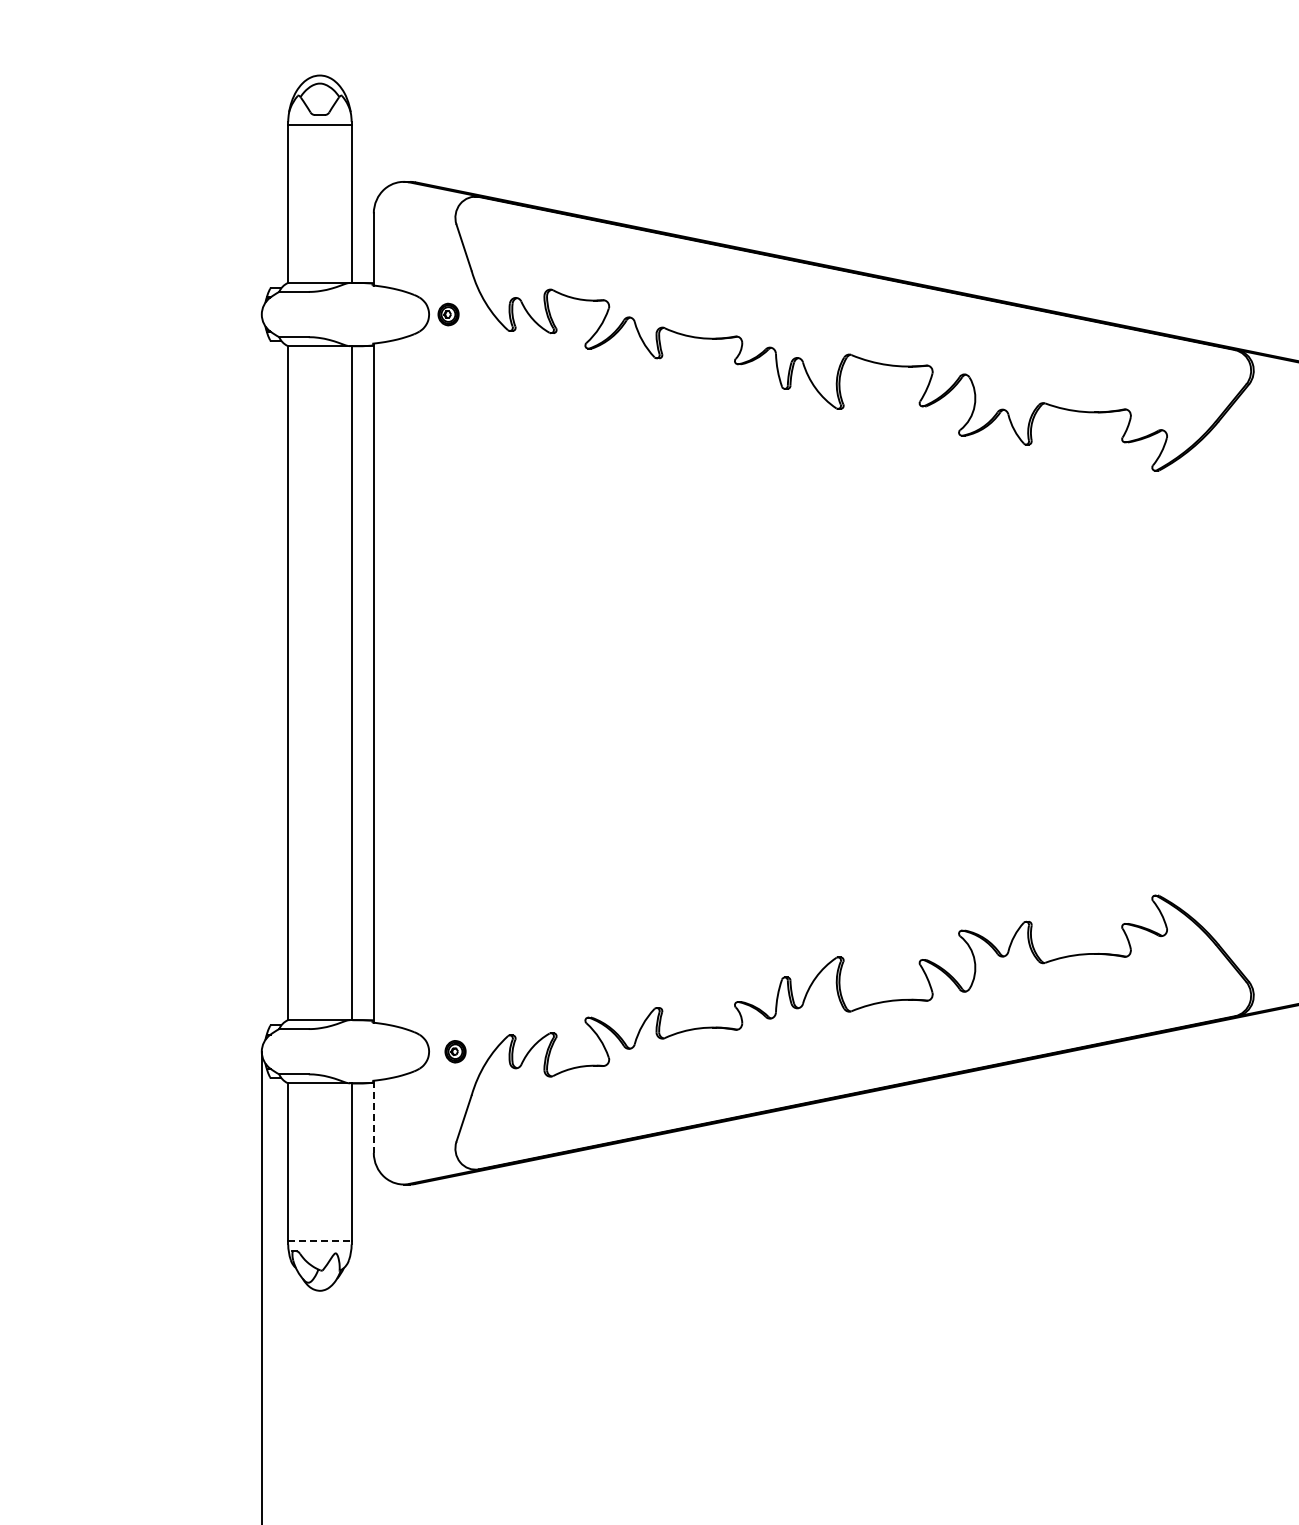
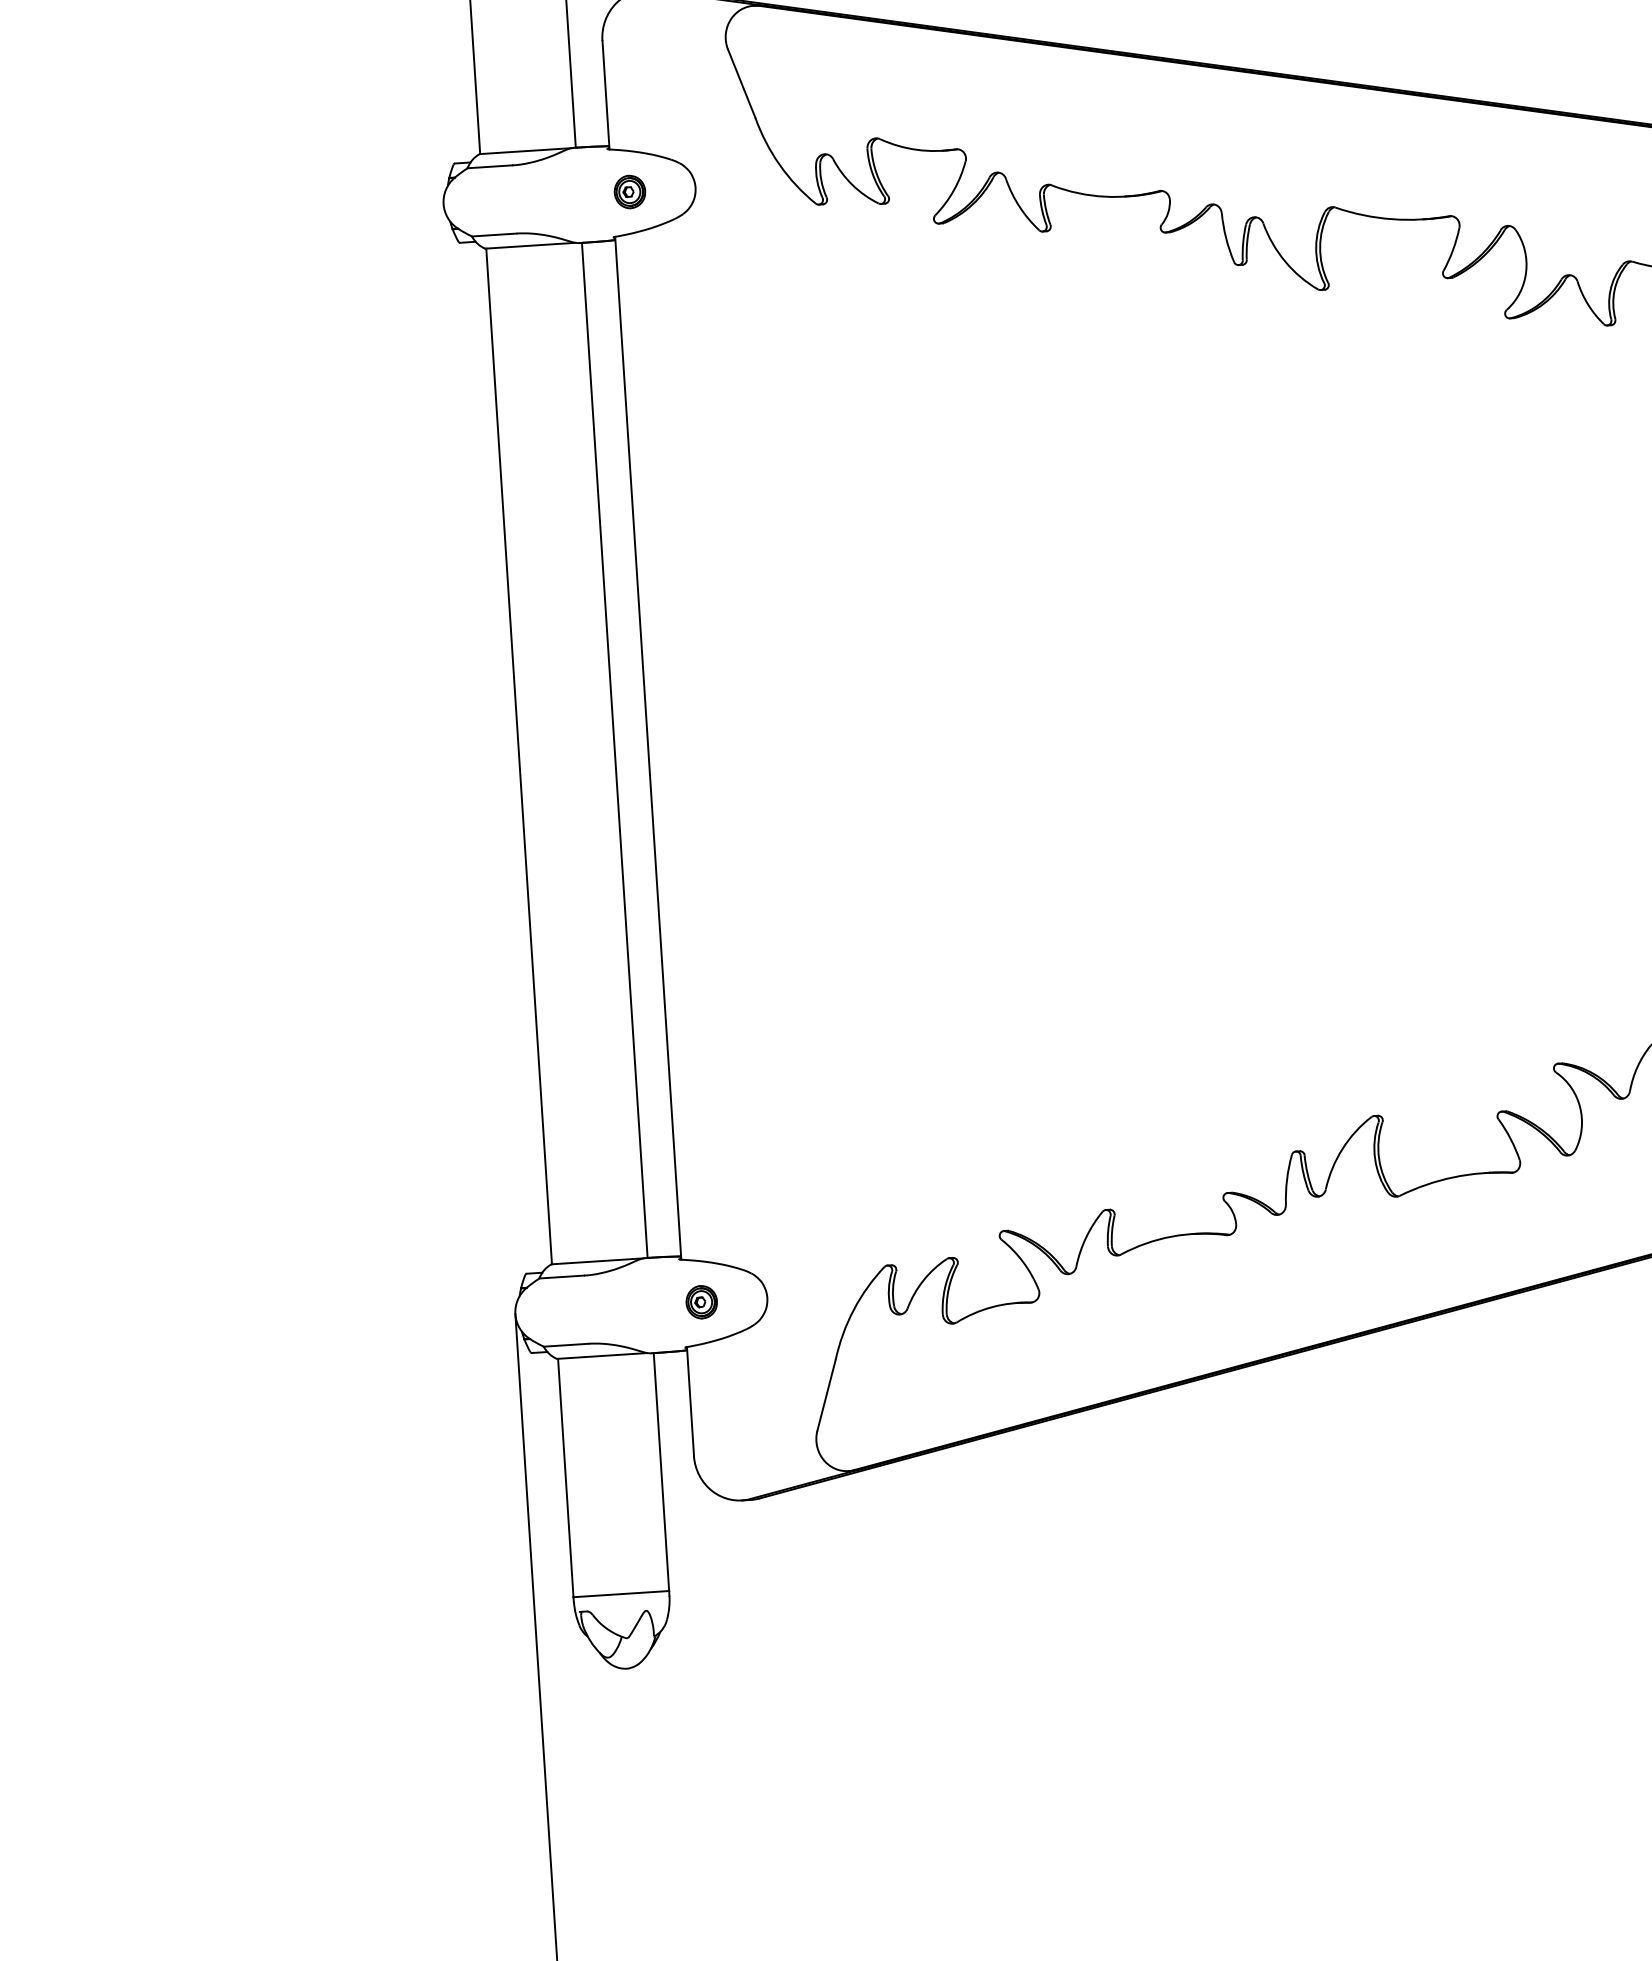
part: (448, 314) -> (629, 191), moved
part: (455, 1051) -> (701, 1301), moved
line: (373, 1117) -> (690, 1402), dashed -> solid
line: (319, 1241) -> (620, 1594), dashed -> solid

